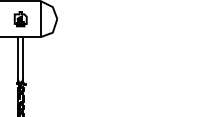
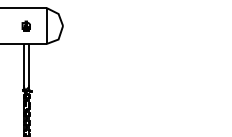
part: (19, 18) -> (25, 25), size x0.62

